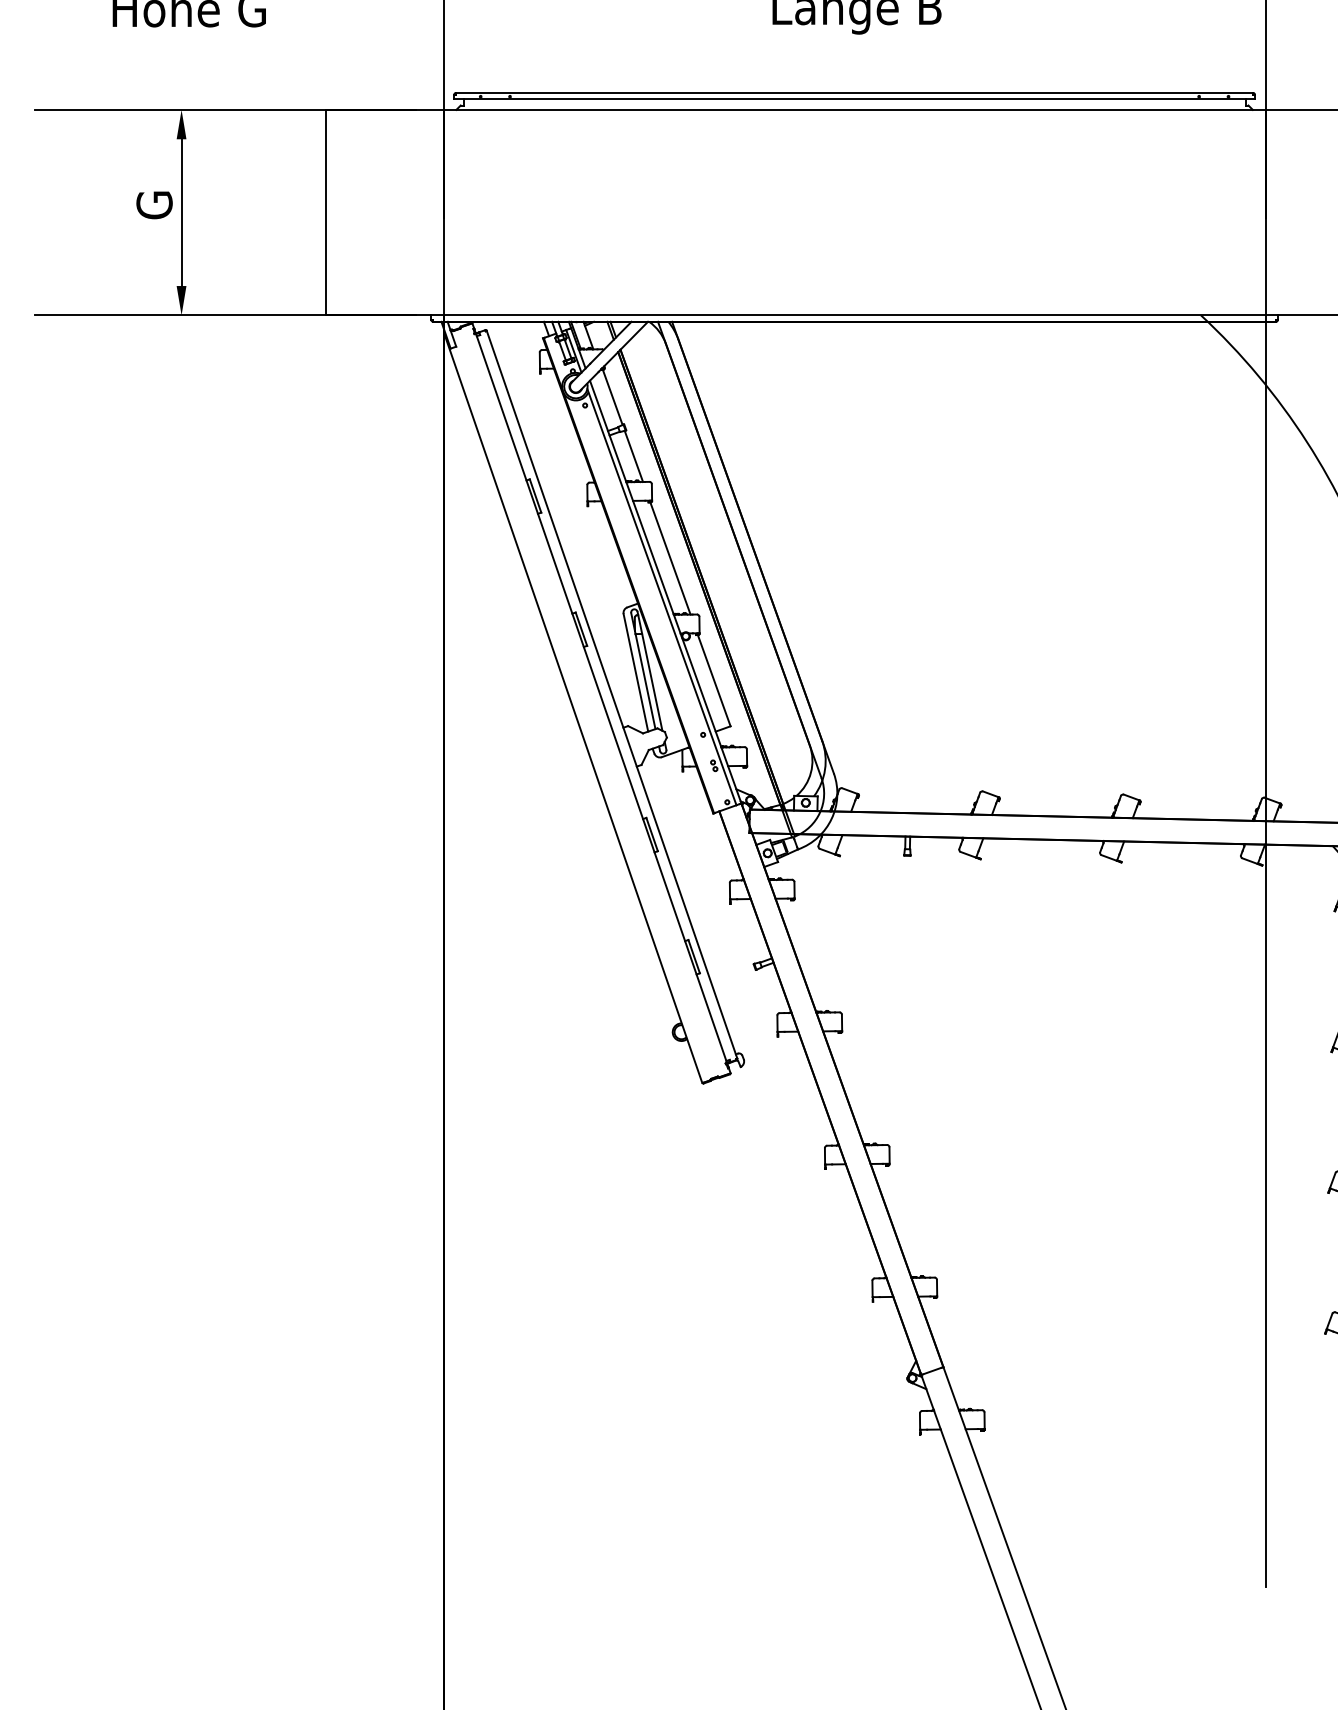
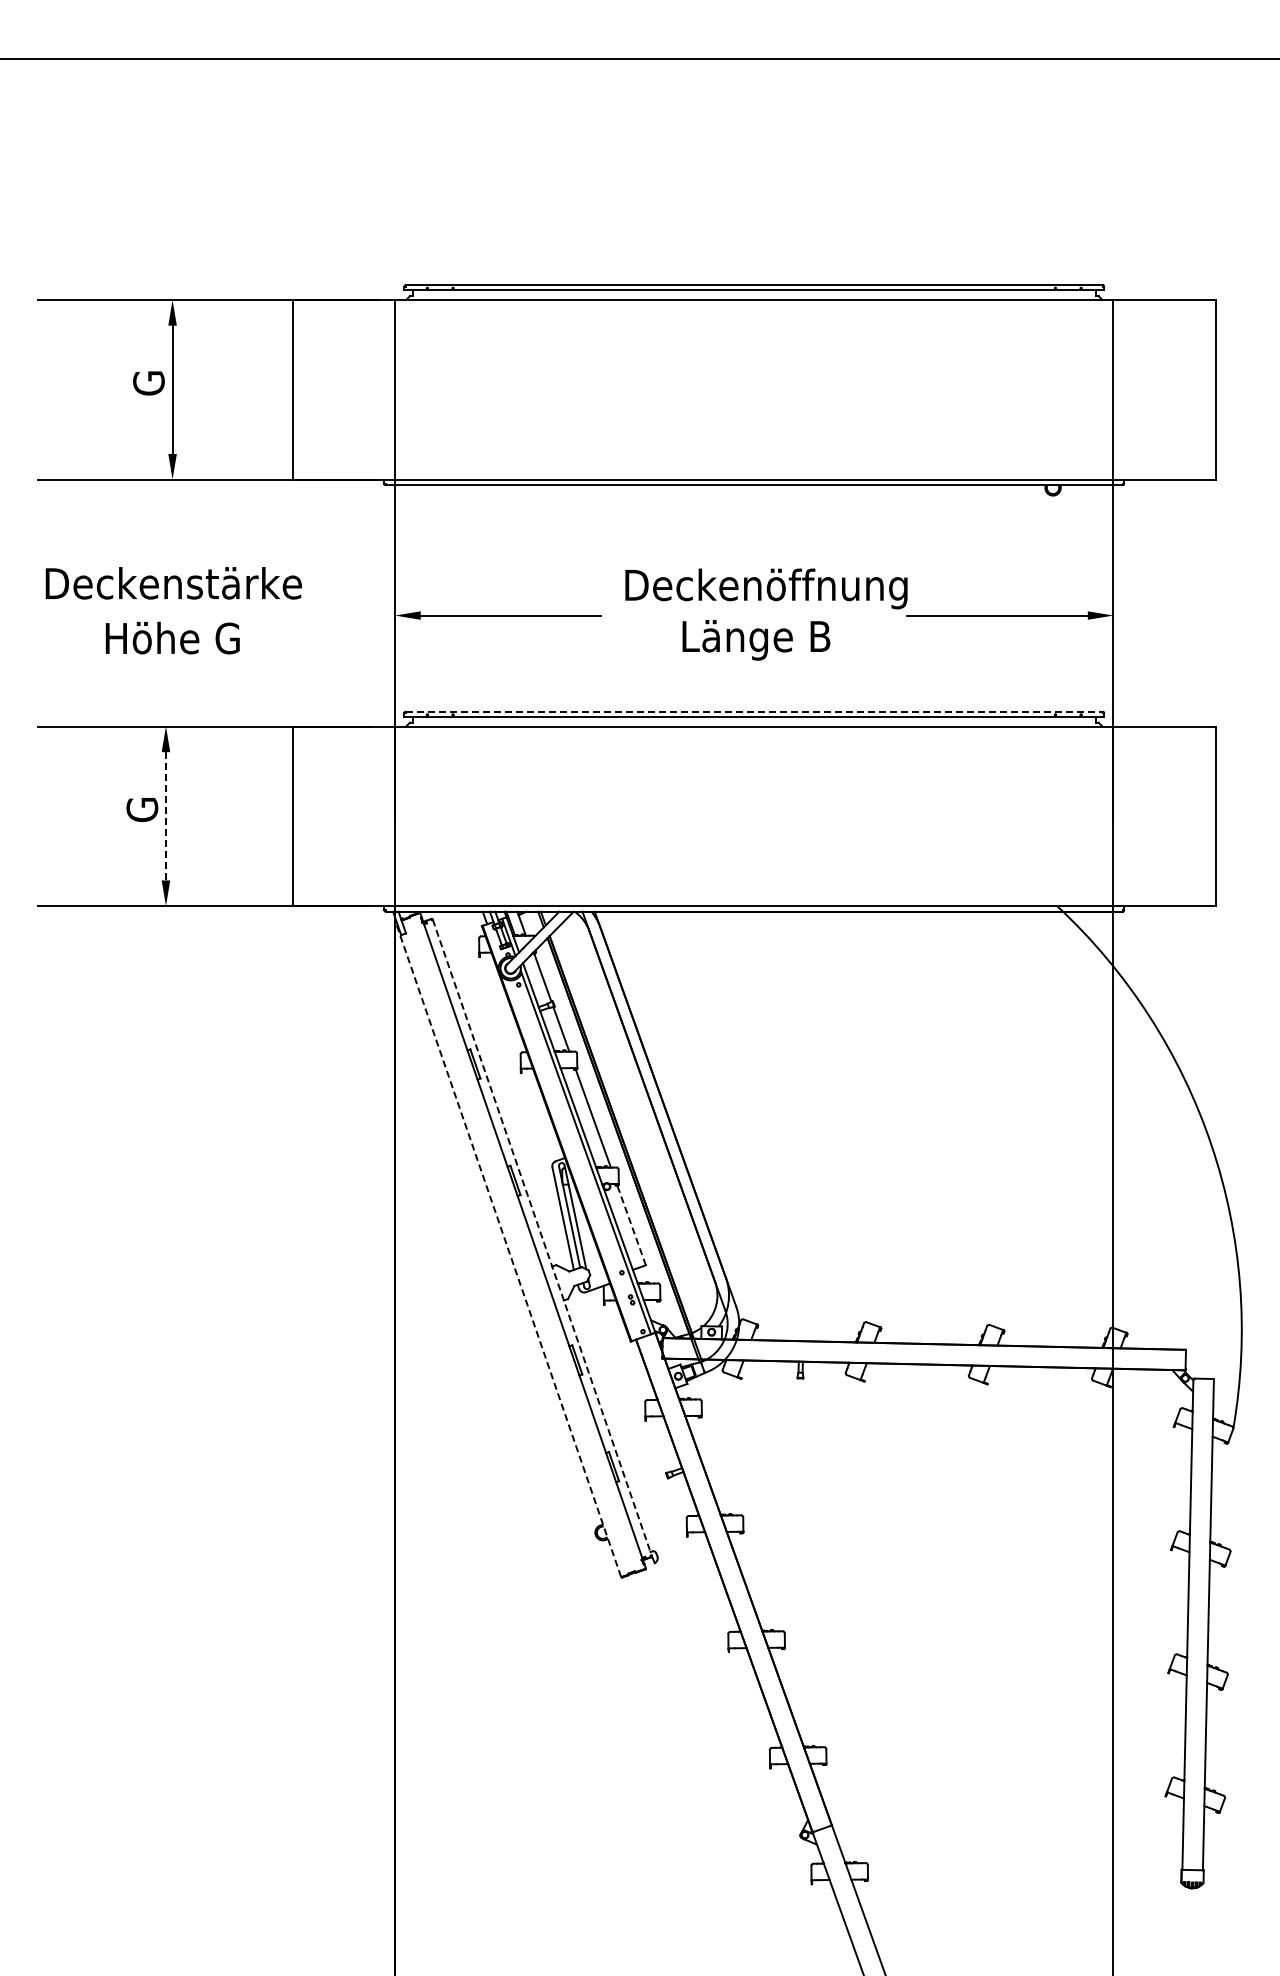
line: (854, 92) -> (754, 711), solid -> dashed
line: (182, 212) -> (166, 816), solid -> dashed
line: (714, 679) -> (631, 1224), solid -> dashed
line: (612, 695) -> (542, 1238), solid -> dashed
line: (573, 707) -> (508, 1248), solid -> dashed

